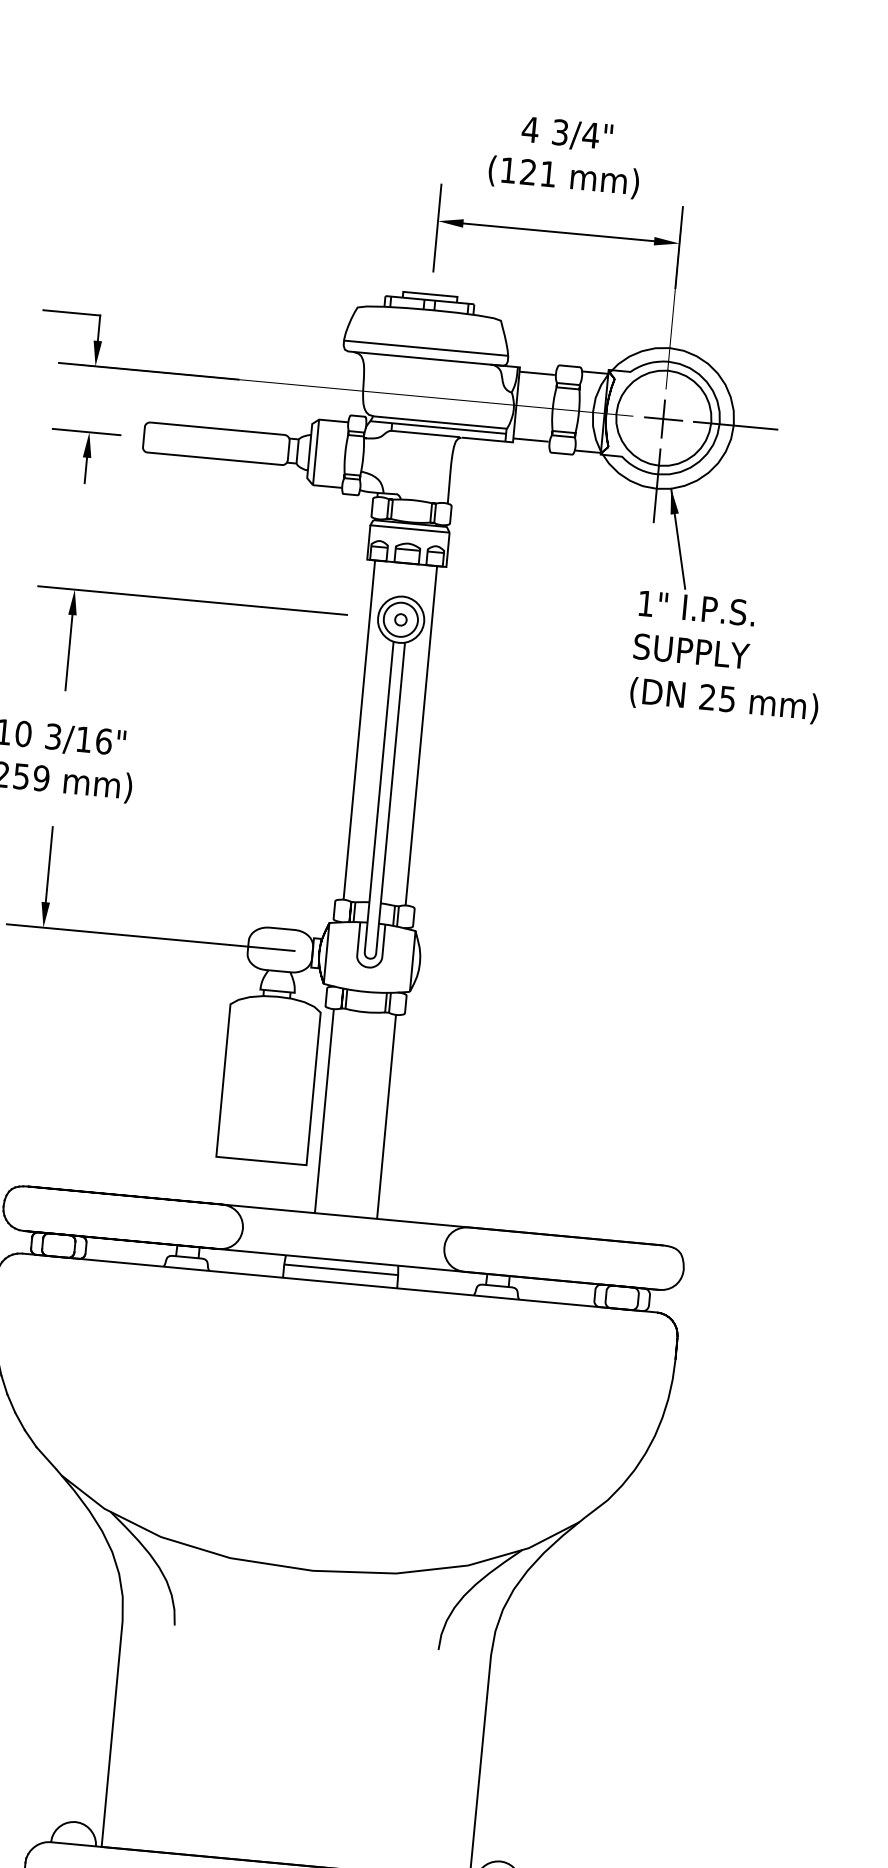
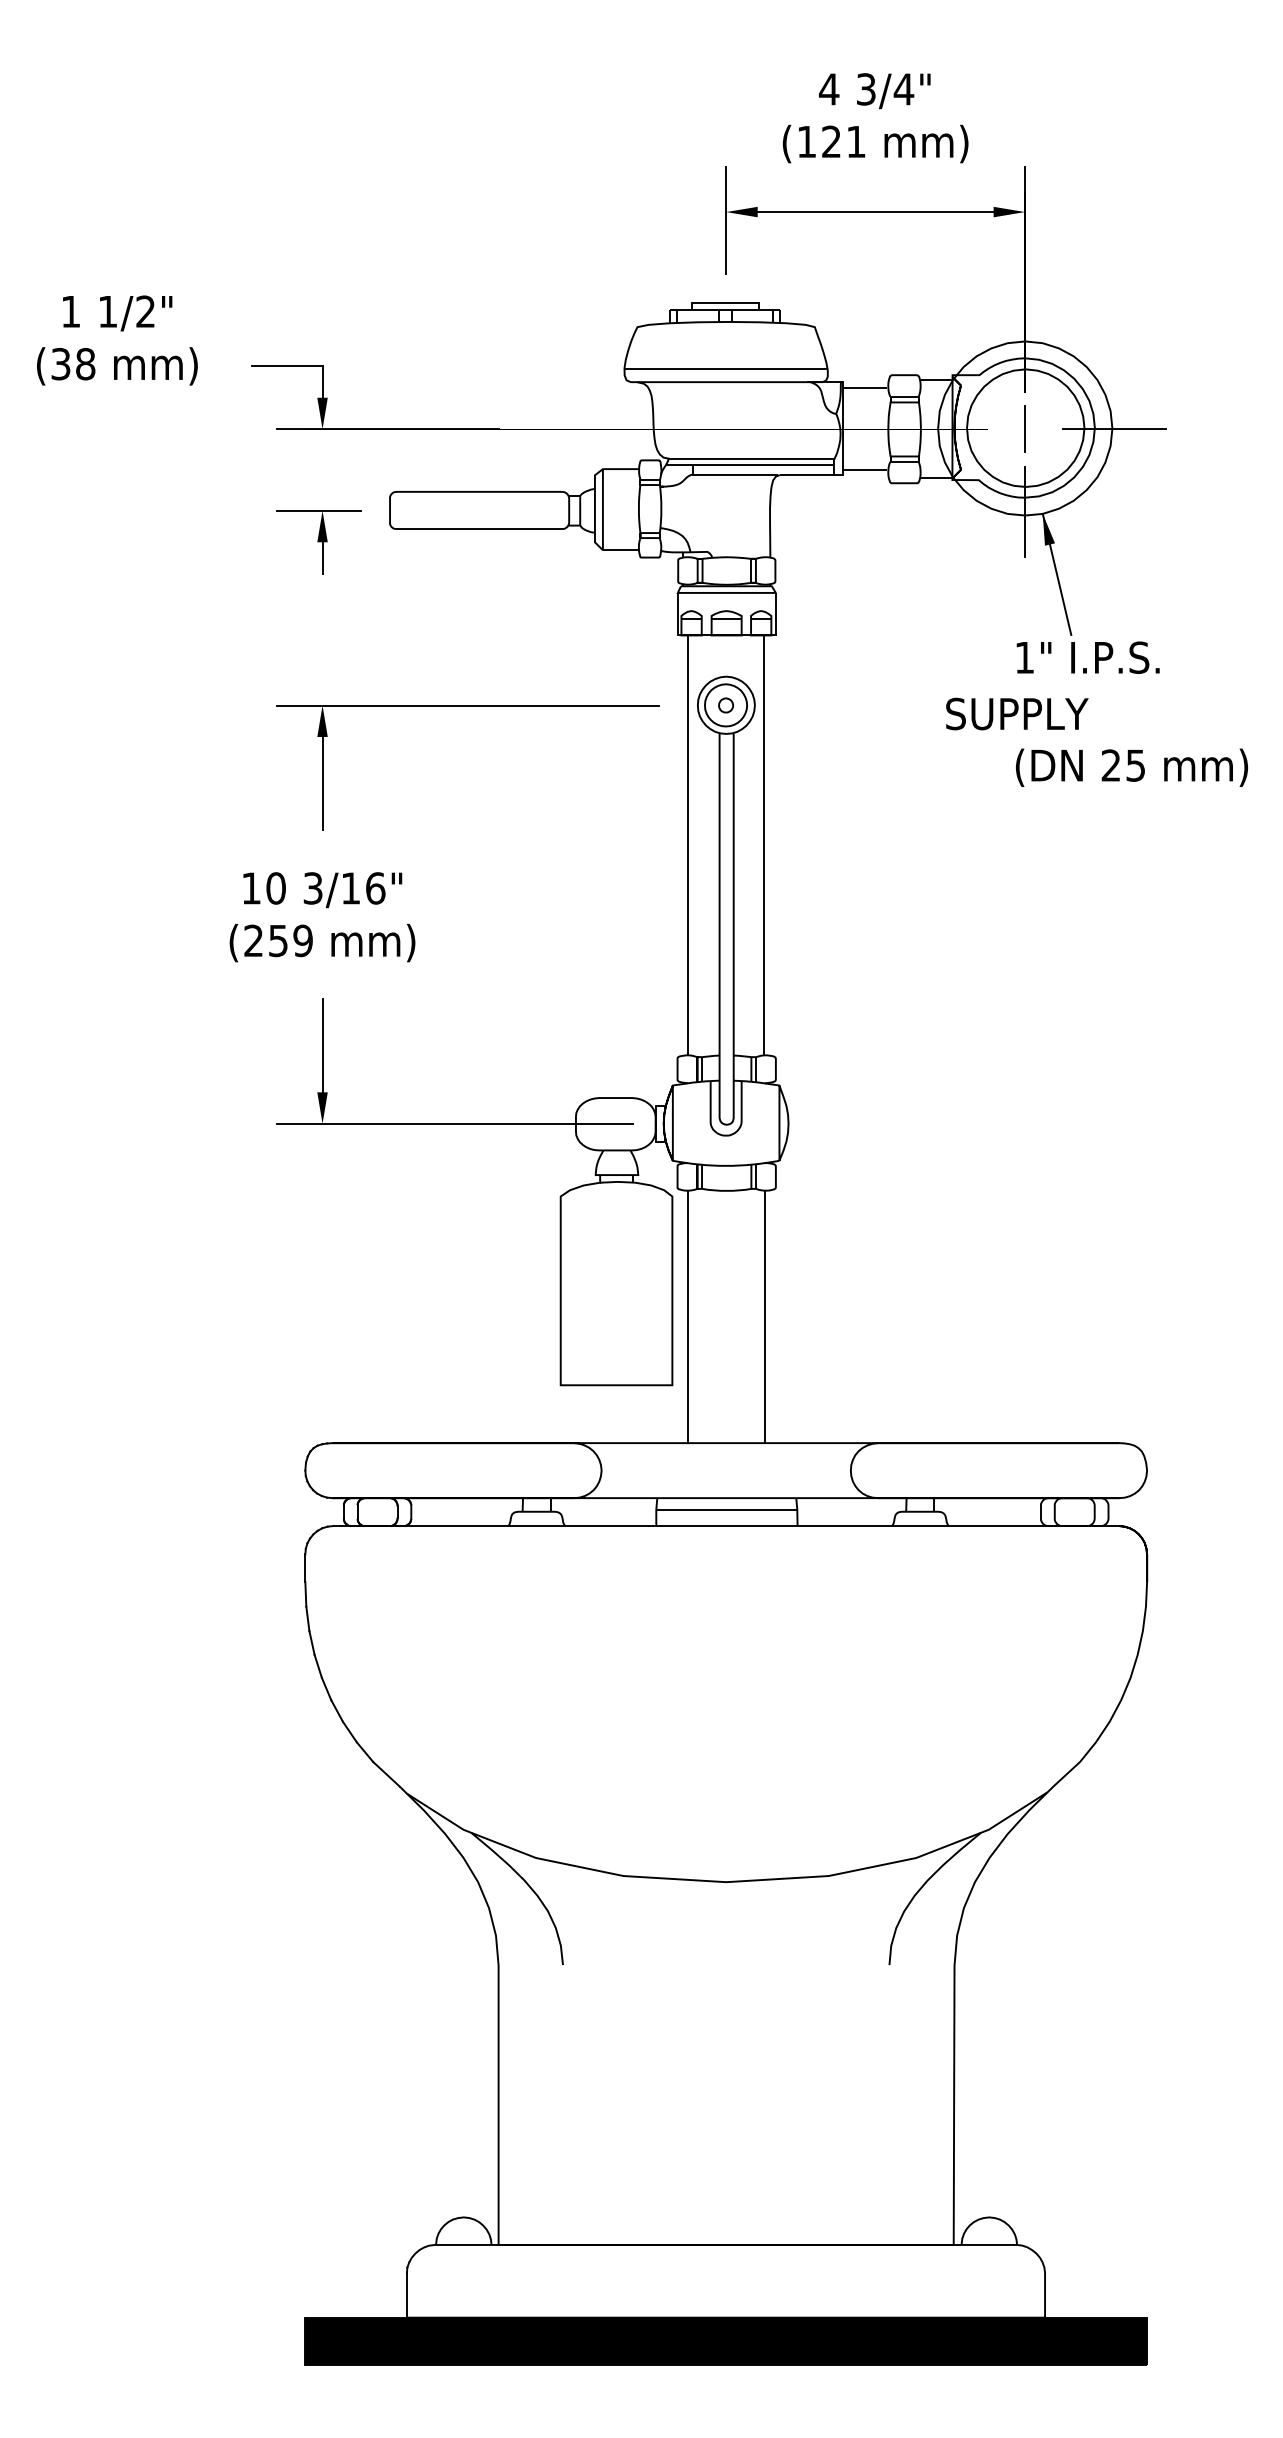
line: (663, 419) -> (1025, 429), removed
text: (691, 650) -> (1017, 713), moved

